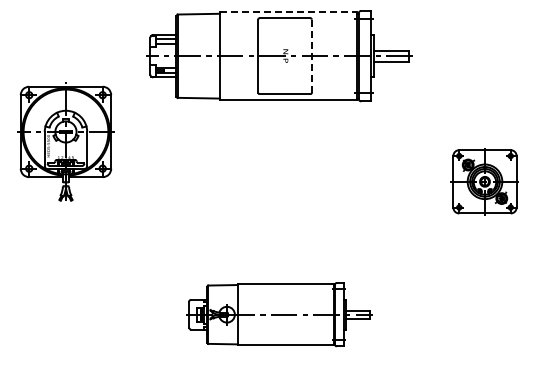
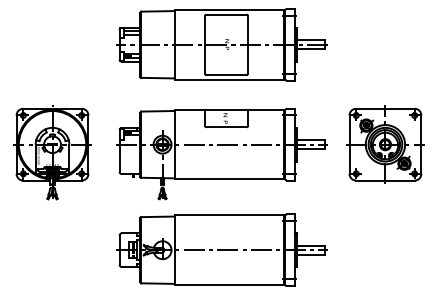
line: (288, 12) -> (229, 10), dashed -> solid
line: (311, 56) -> (247, 45), dashed -> solid
part: (65, 141) -> (52, 152), moved
part: (484, 181) -> (385, 144), size x1.43
part: (279, 193) -> (222, 153), added
part: (279, 314) -> (222, 249), size x1.43

